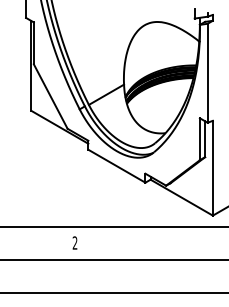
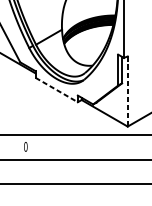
line: (116, 166) -> (56, 90), solid -> dashed
line: (212, 167) -> (127, 91), solid -> dashed
text: (74, 242) -> (25, 146), 2 -> 0

